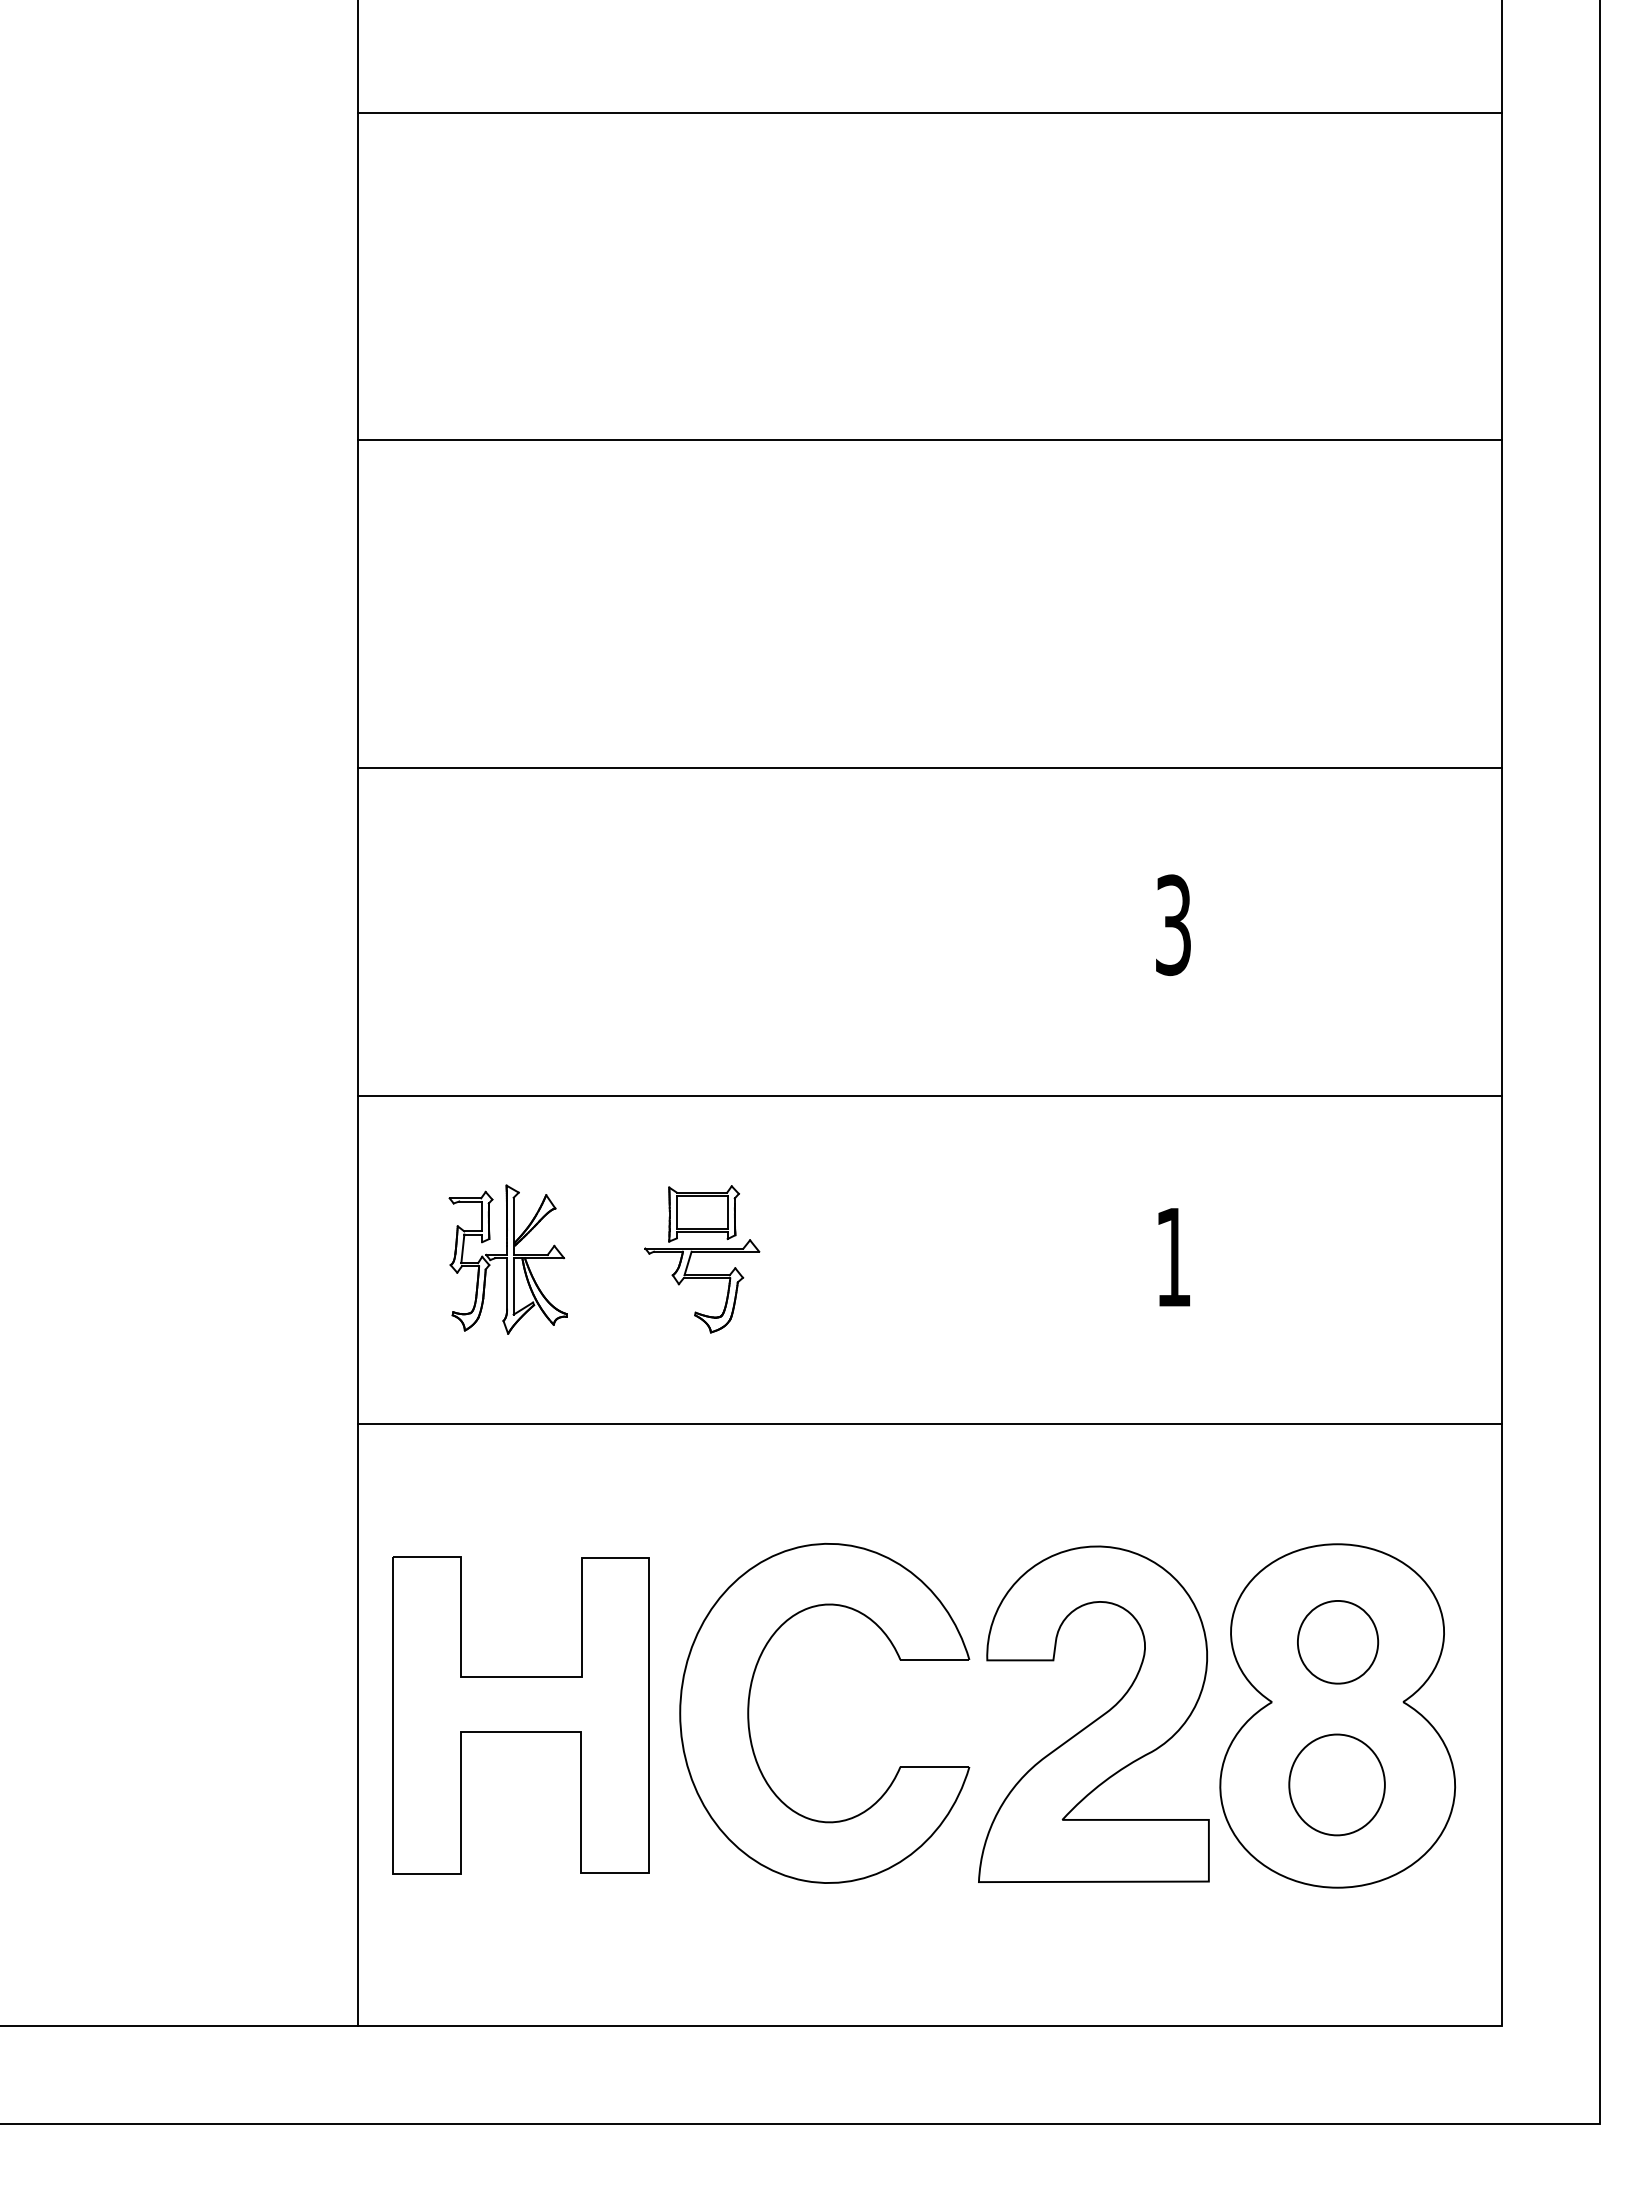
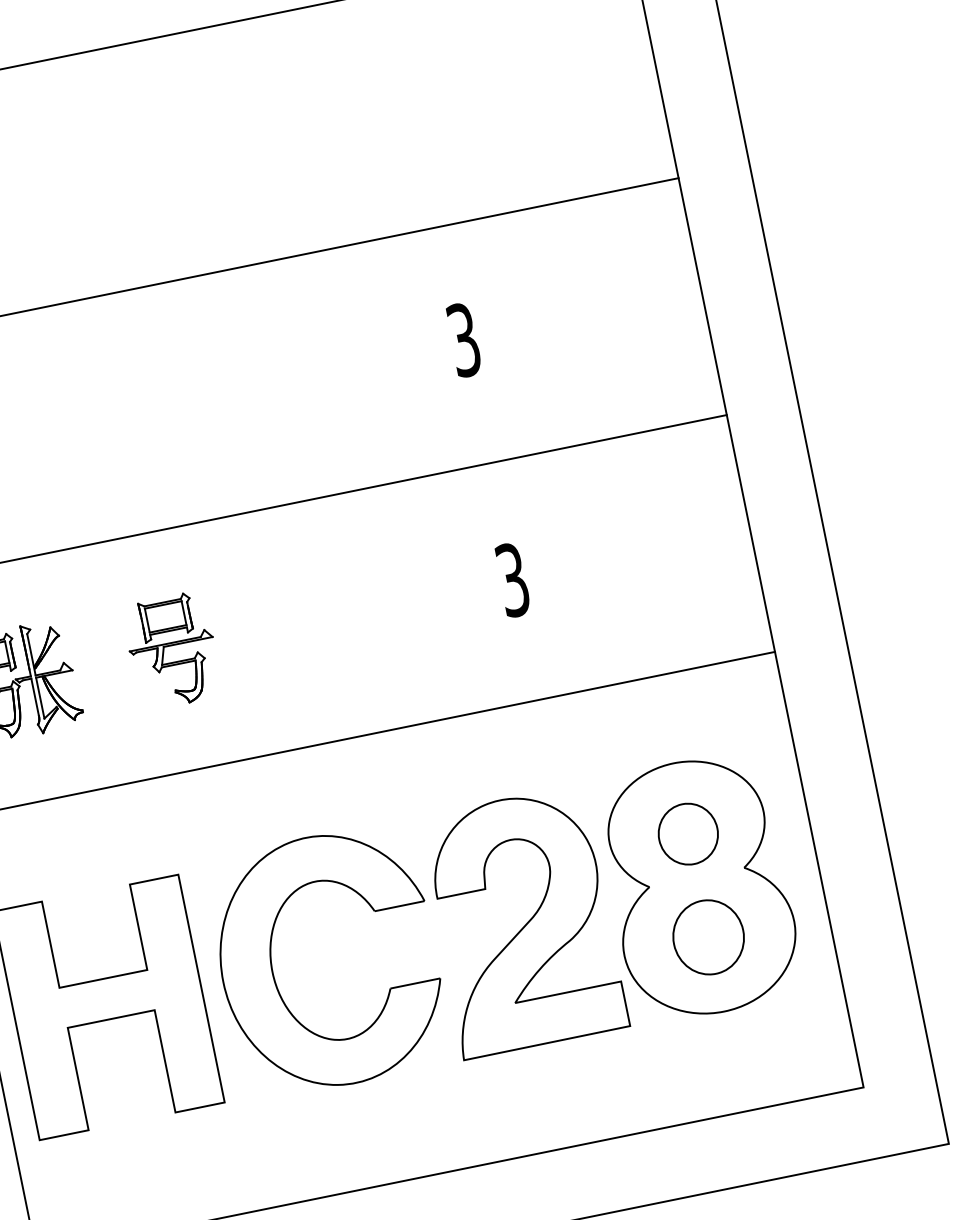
text: (1173, 1257) -> (512, 580), 1 -> 3

